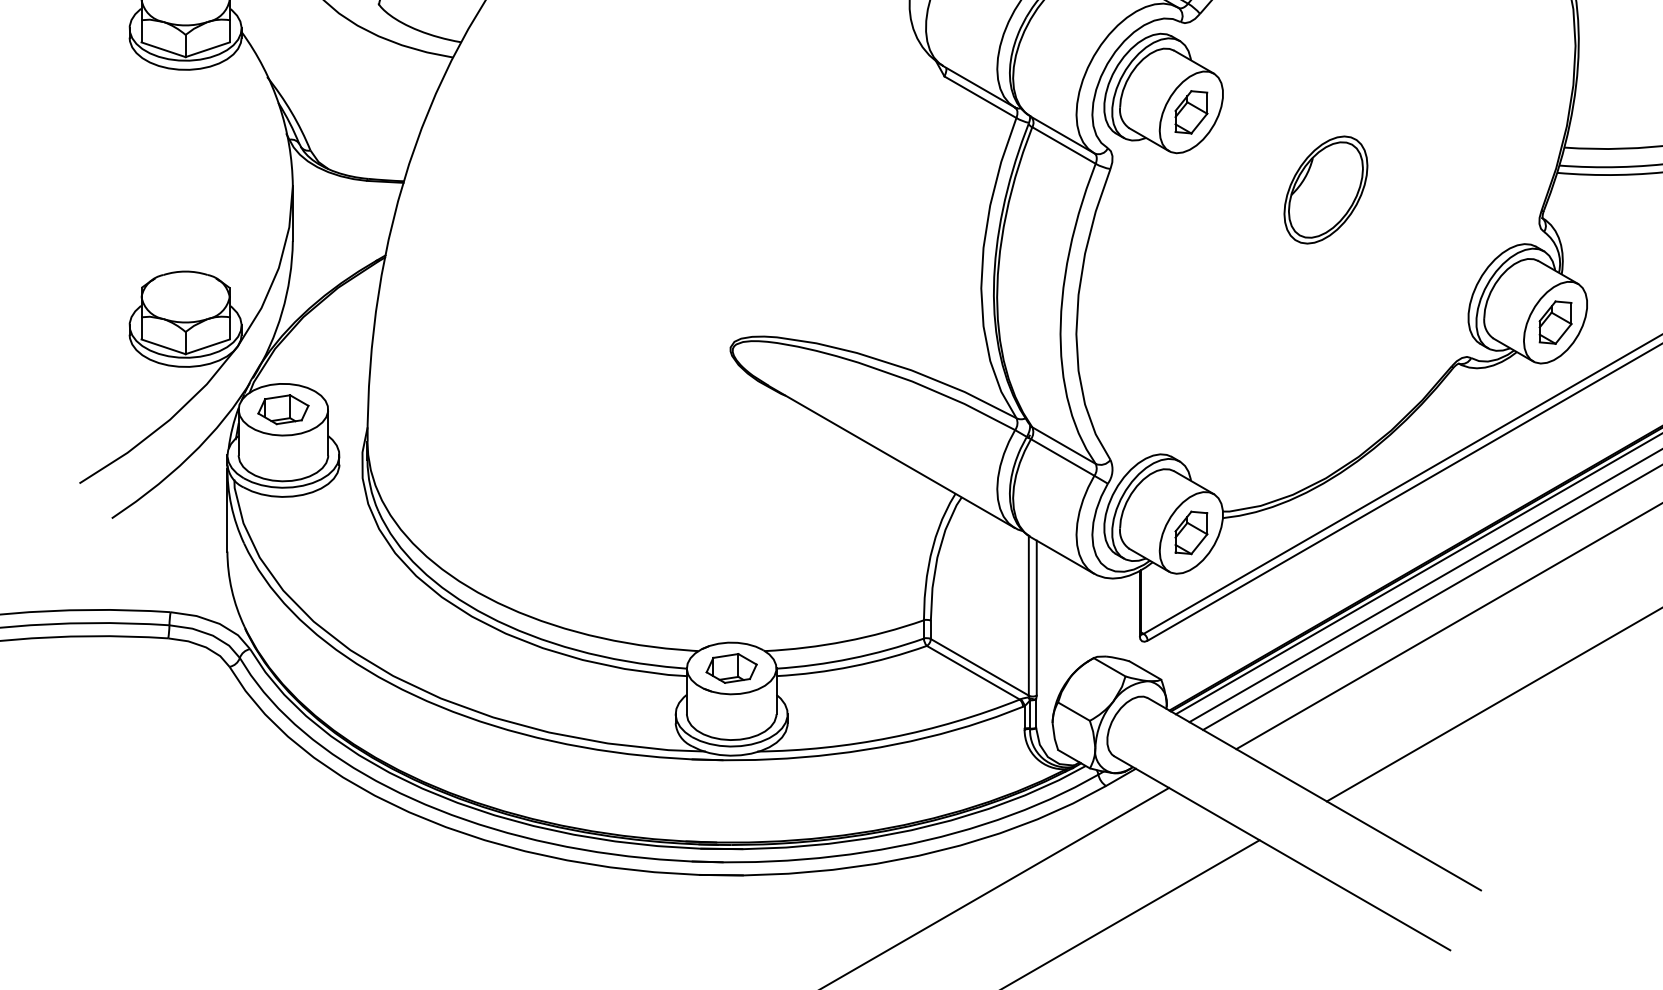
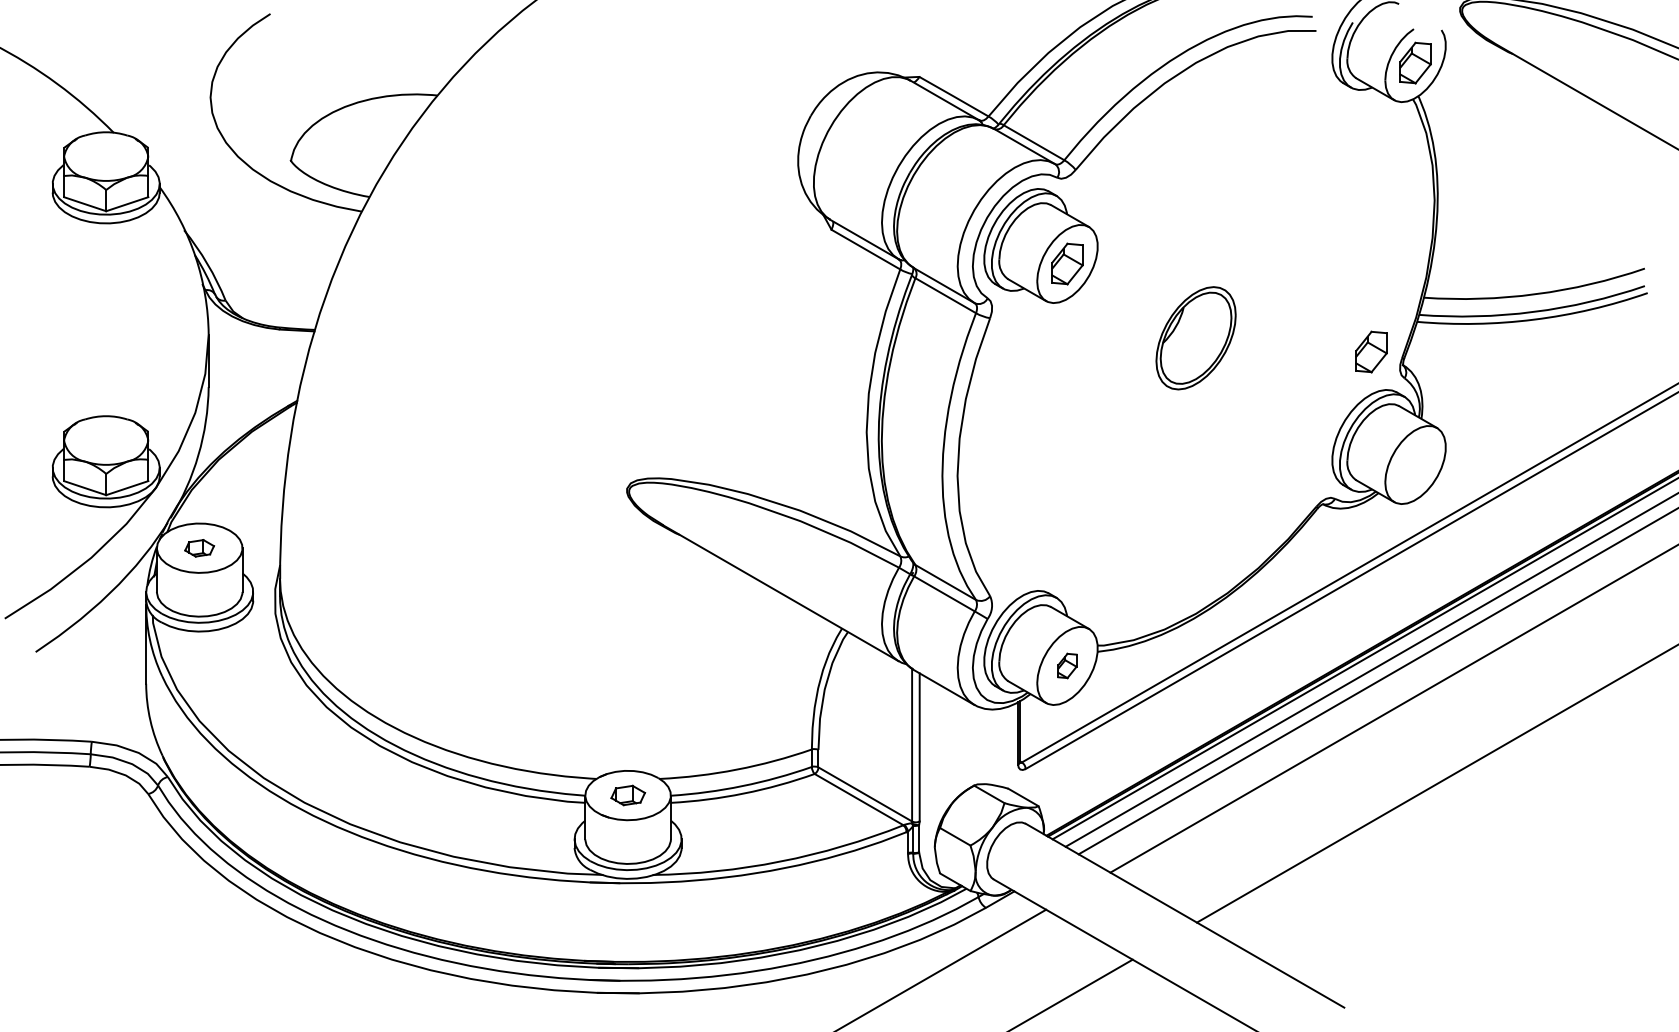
part: (1555, 322) -> (1371, 351), moved
part: (283, 409) -> (199, 548), size x0.6
part: (1191, 532) -> (1067, 665), size x0.6
part: (732, 668) -> (628, 795), size x0.7

